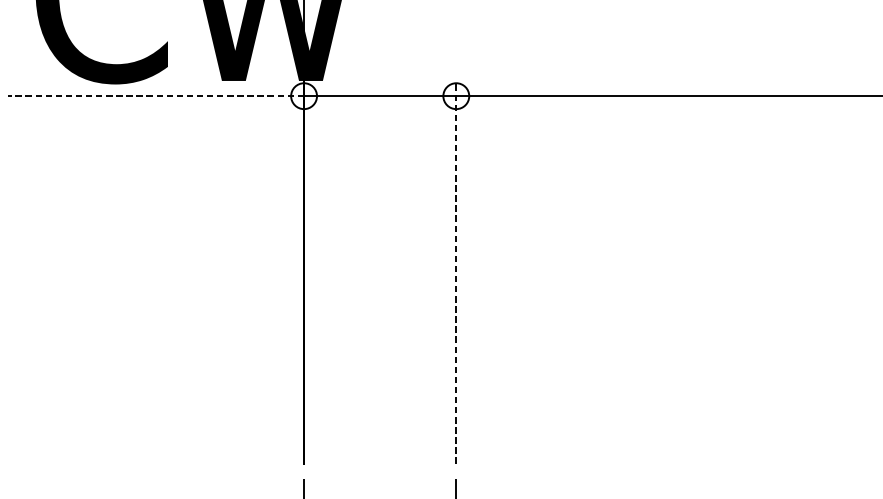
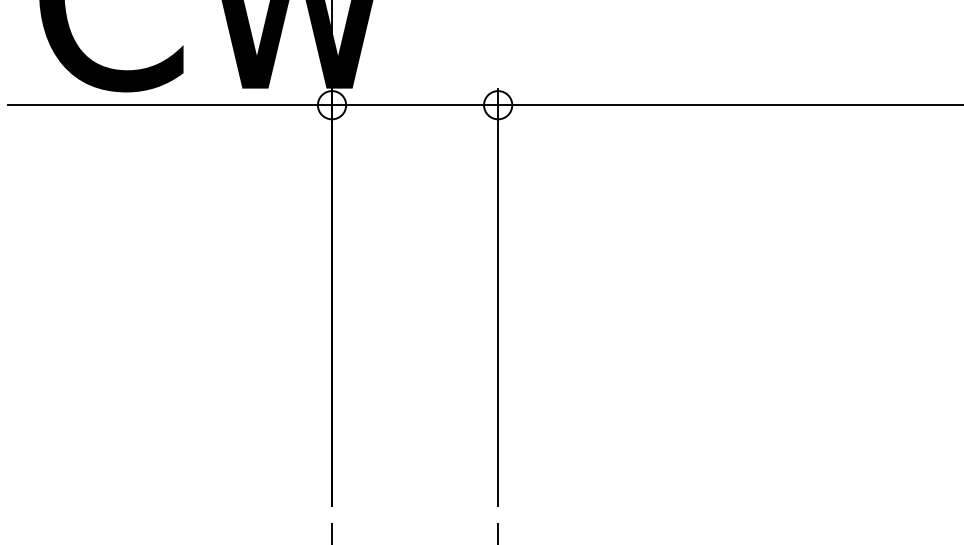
line: (156, 96) -> (170, 105), dashed -> solid
line: (456, 272) -> (498, 297), dashed -> solid

